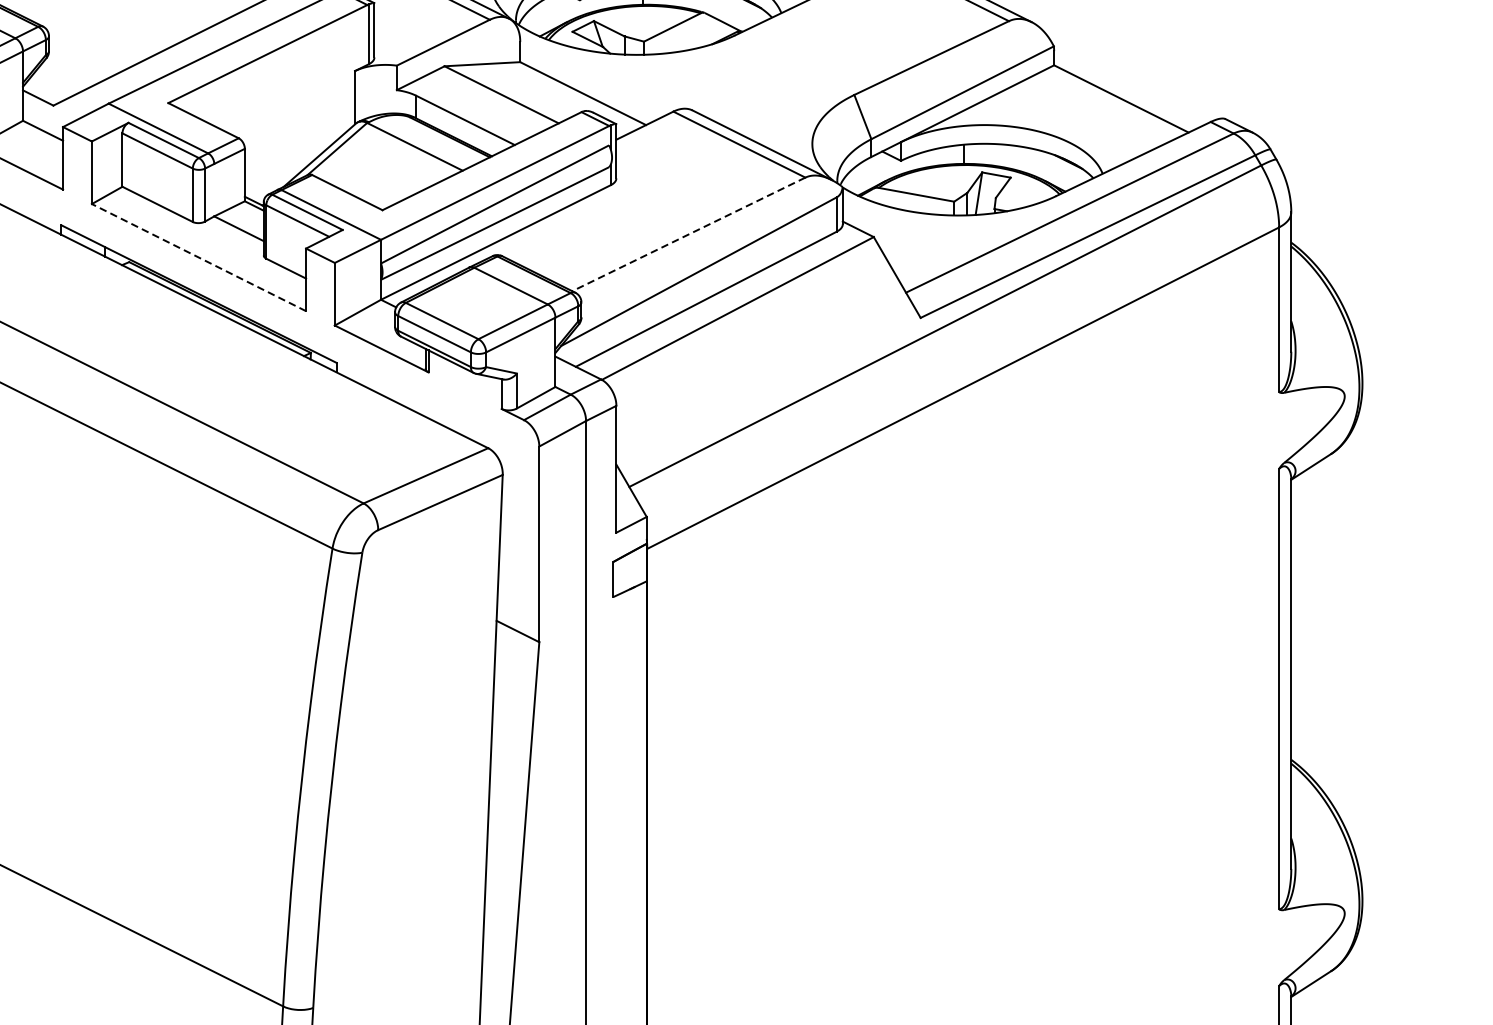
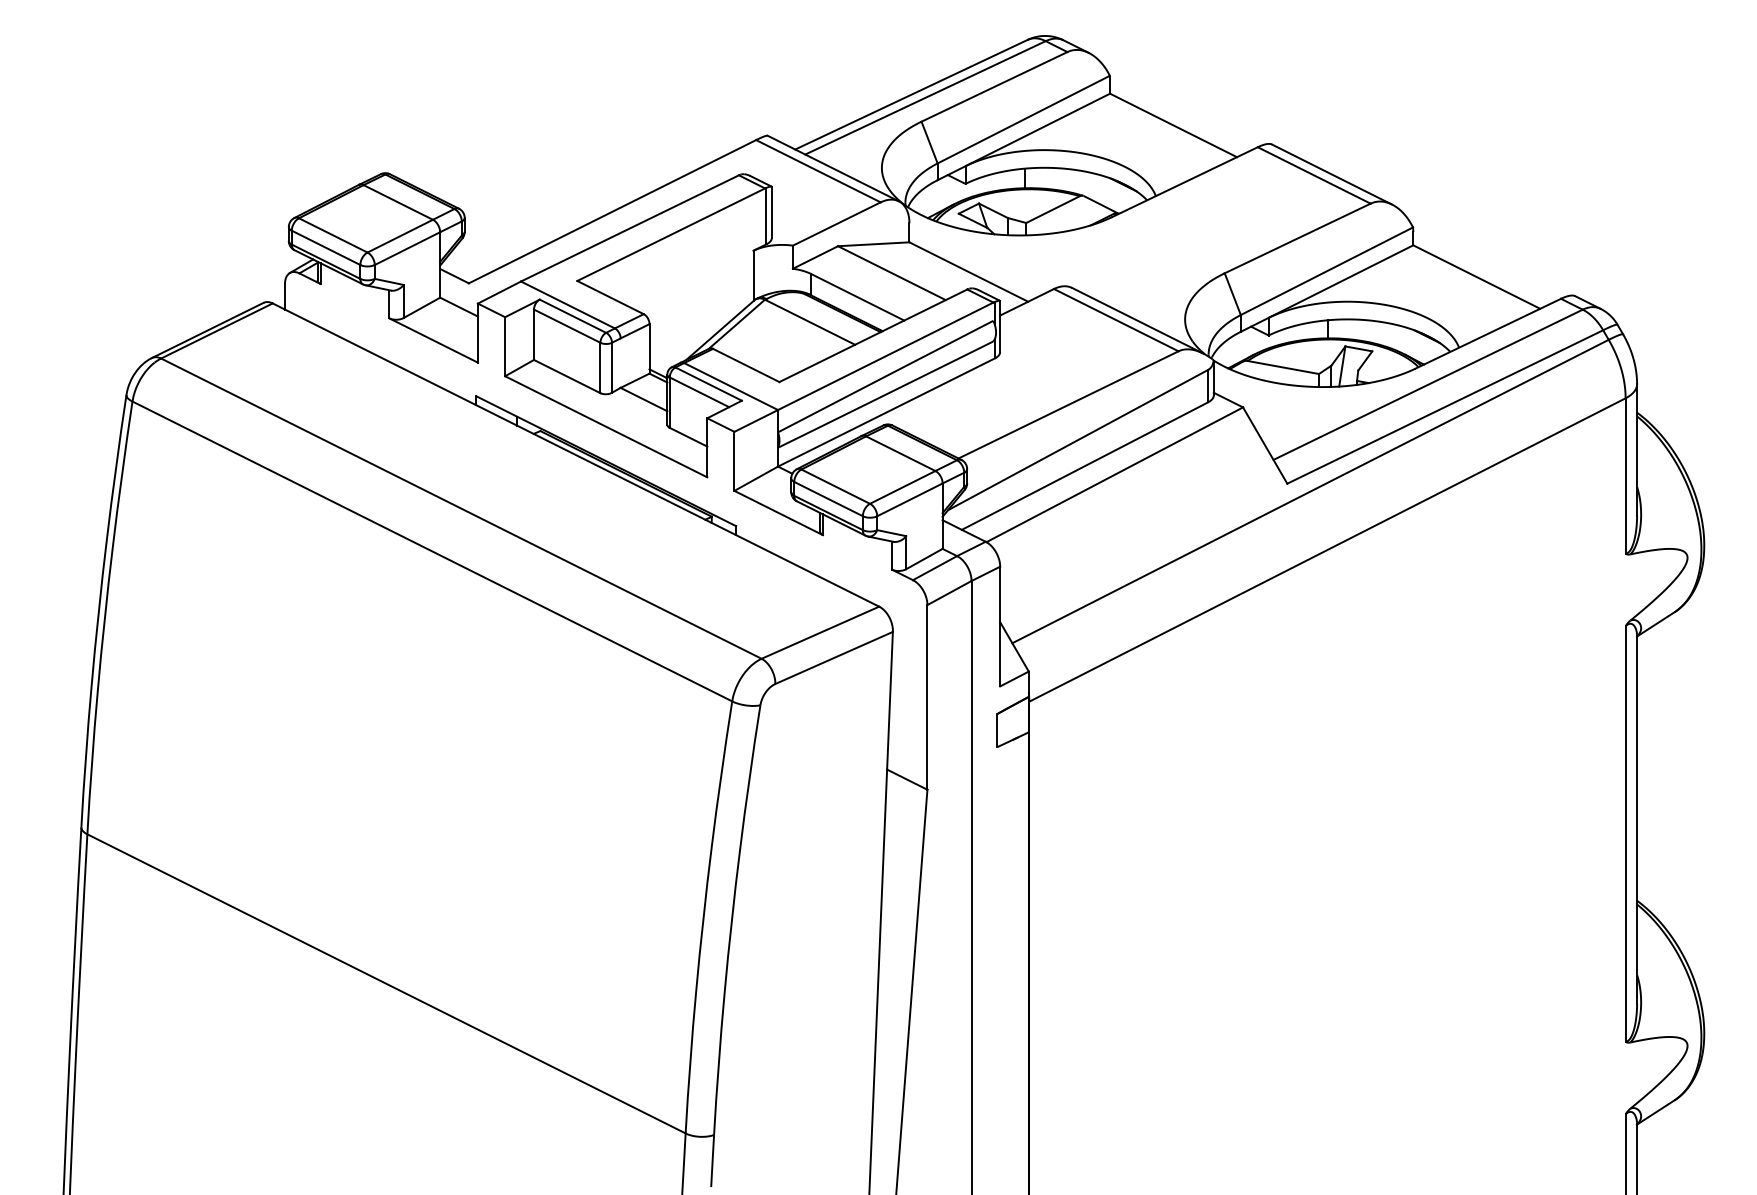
line: (688, 235) -> (1068, 405), dashed -> solid
line: (198, 257) -> (605, 426), dashed -> solid

